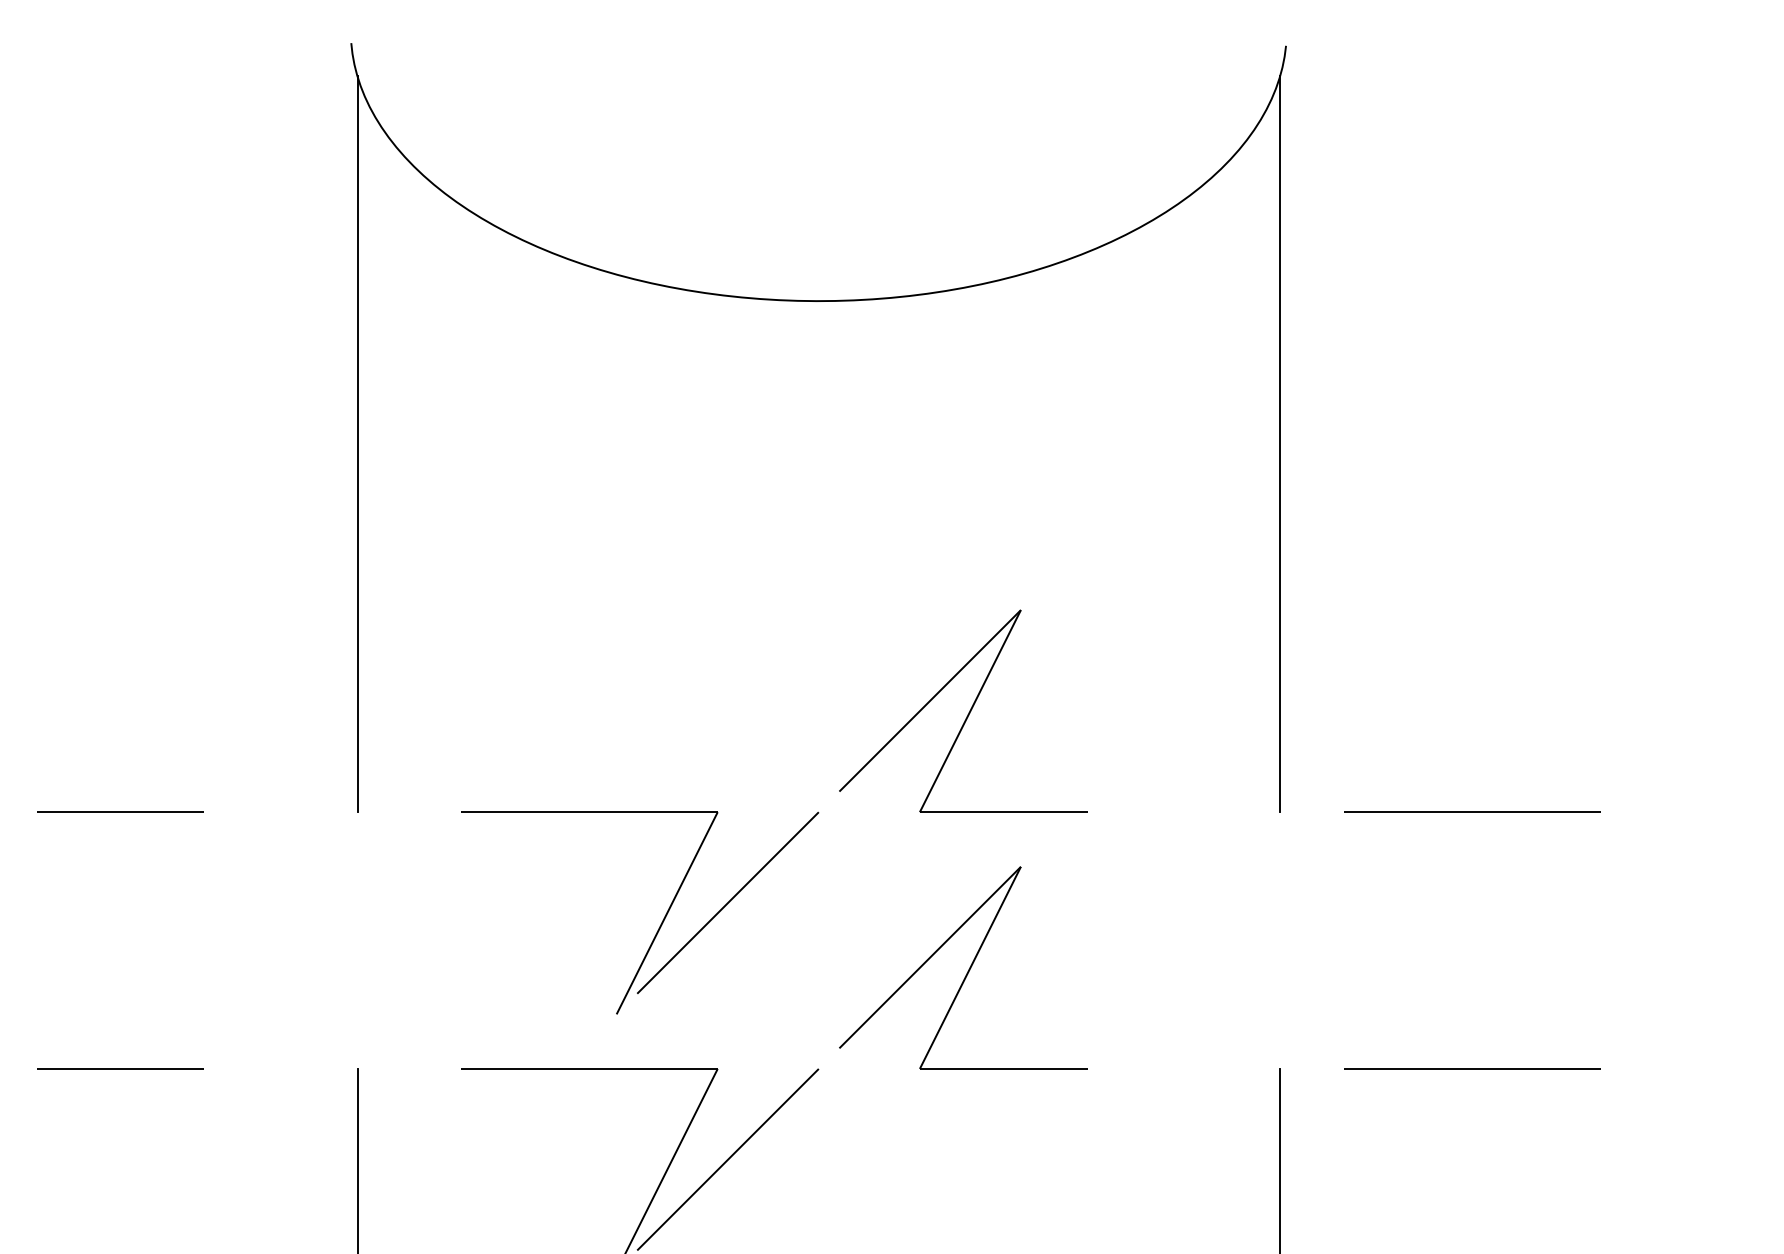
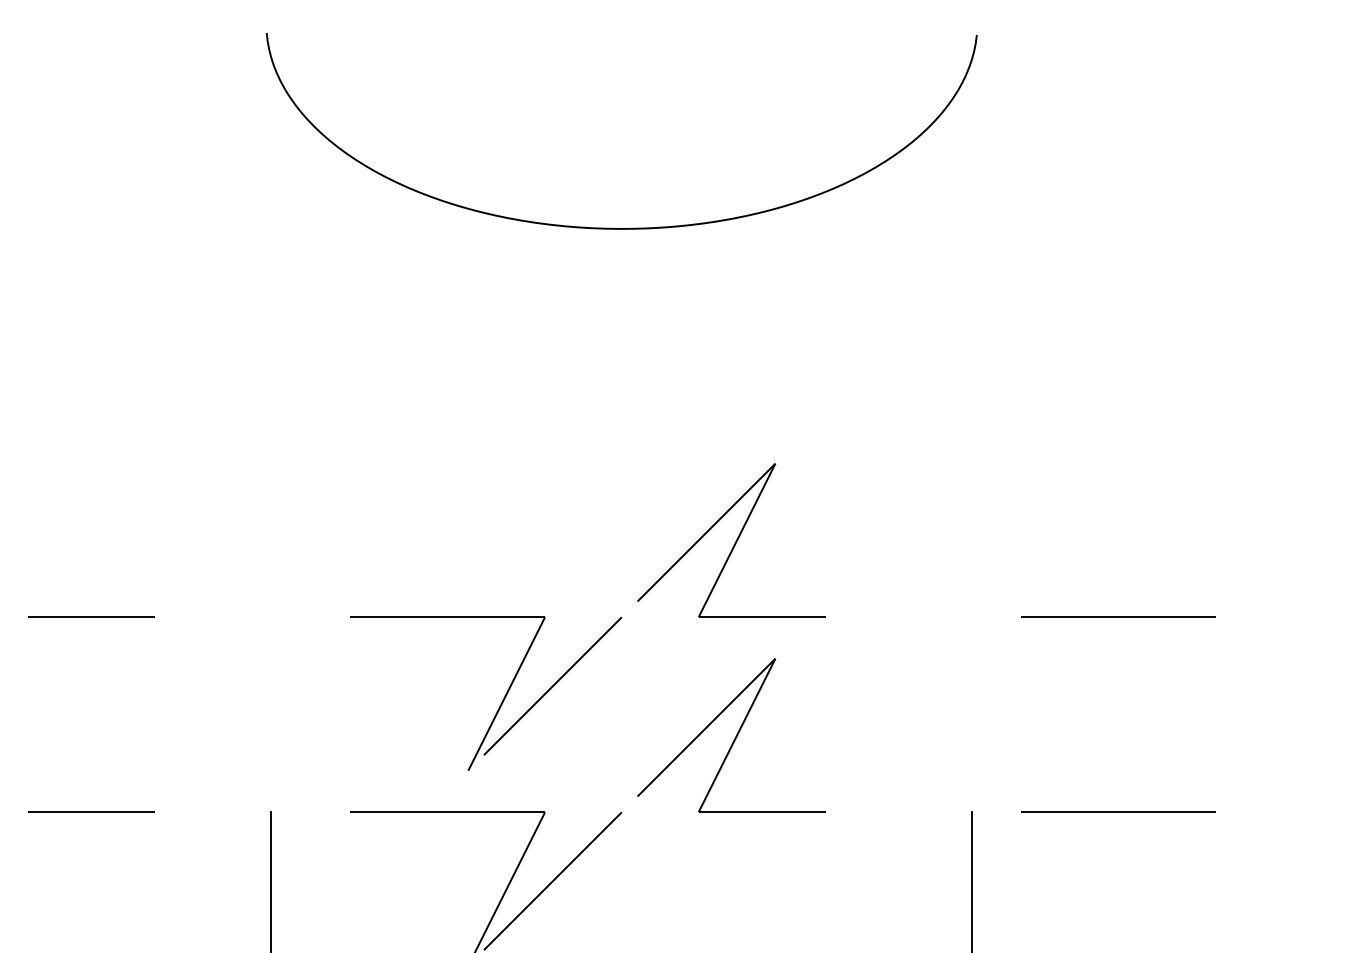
line: (357, 444) -> (271, 337), removed
line: (1280, 444) -> (972, 337), removed

